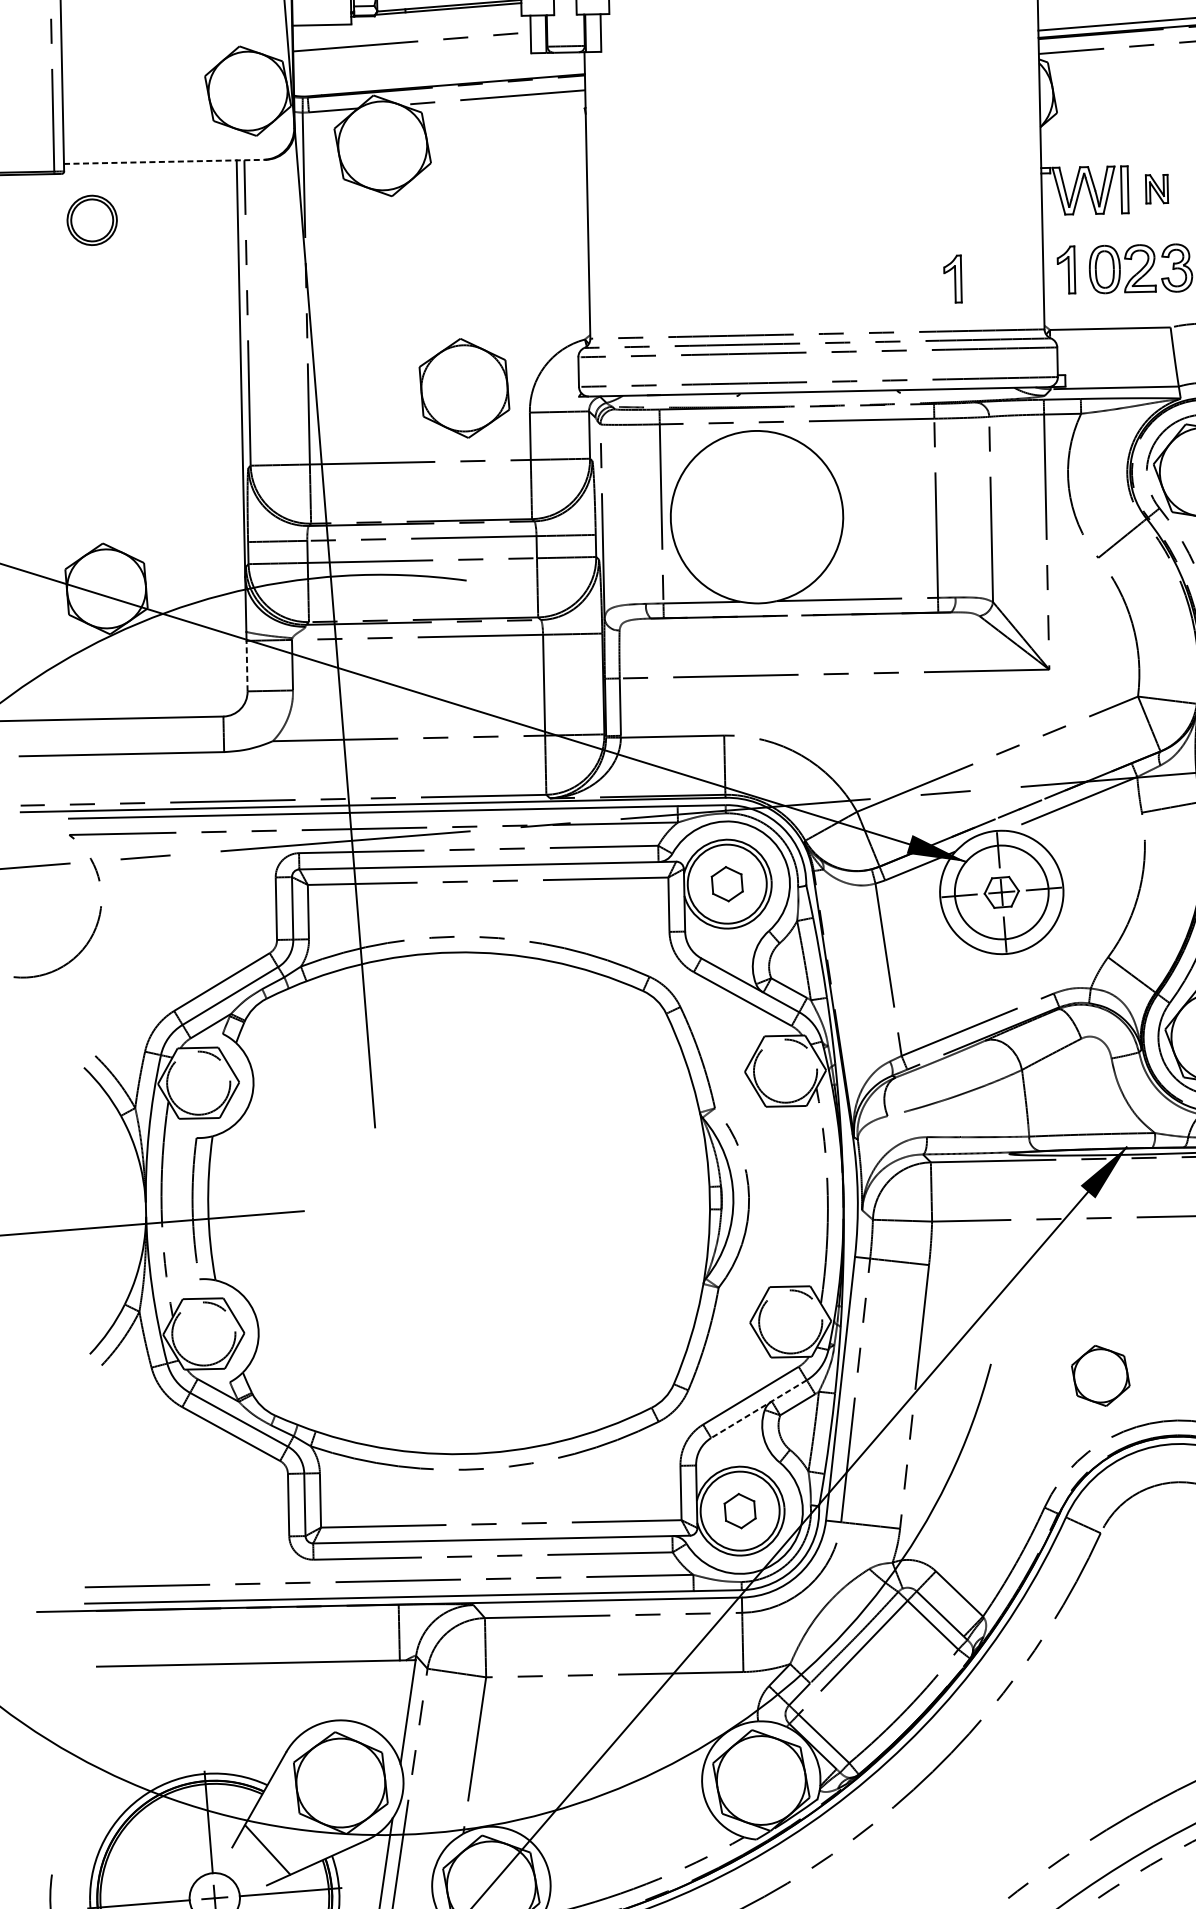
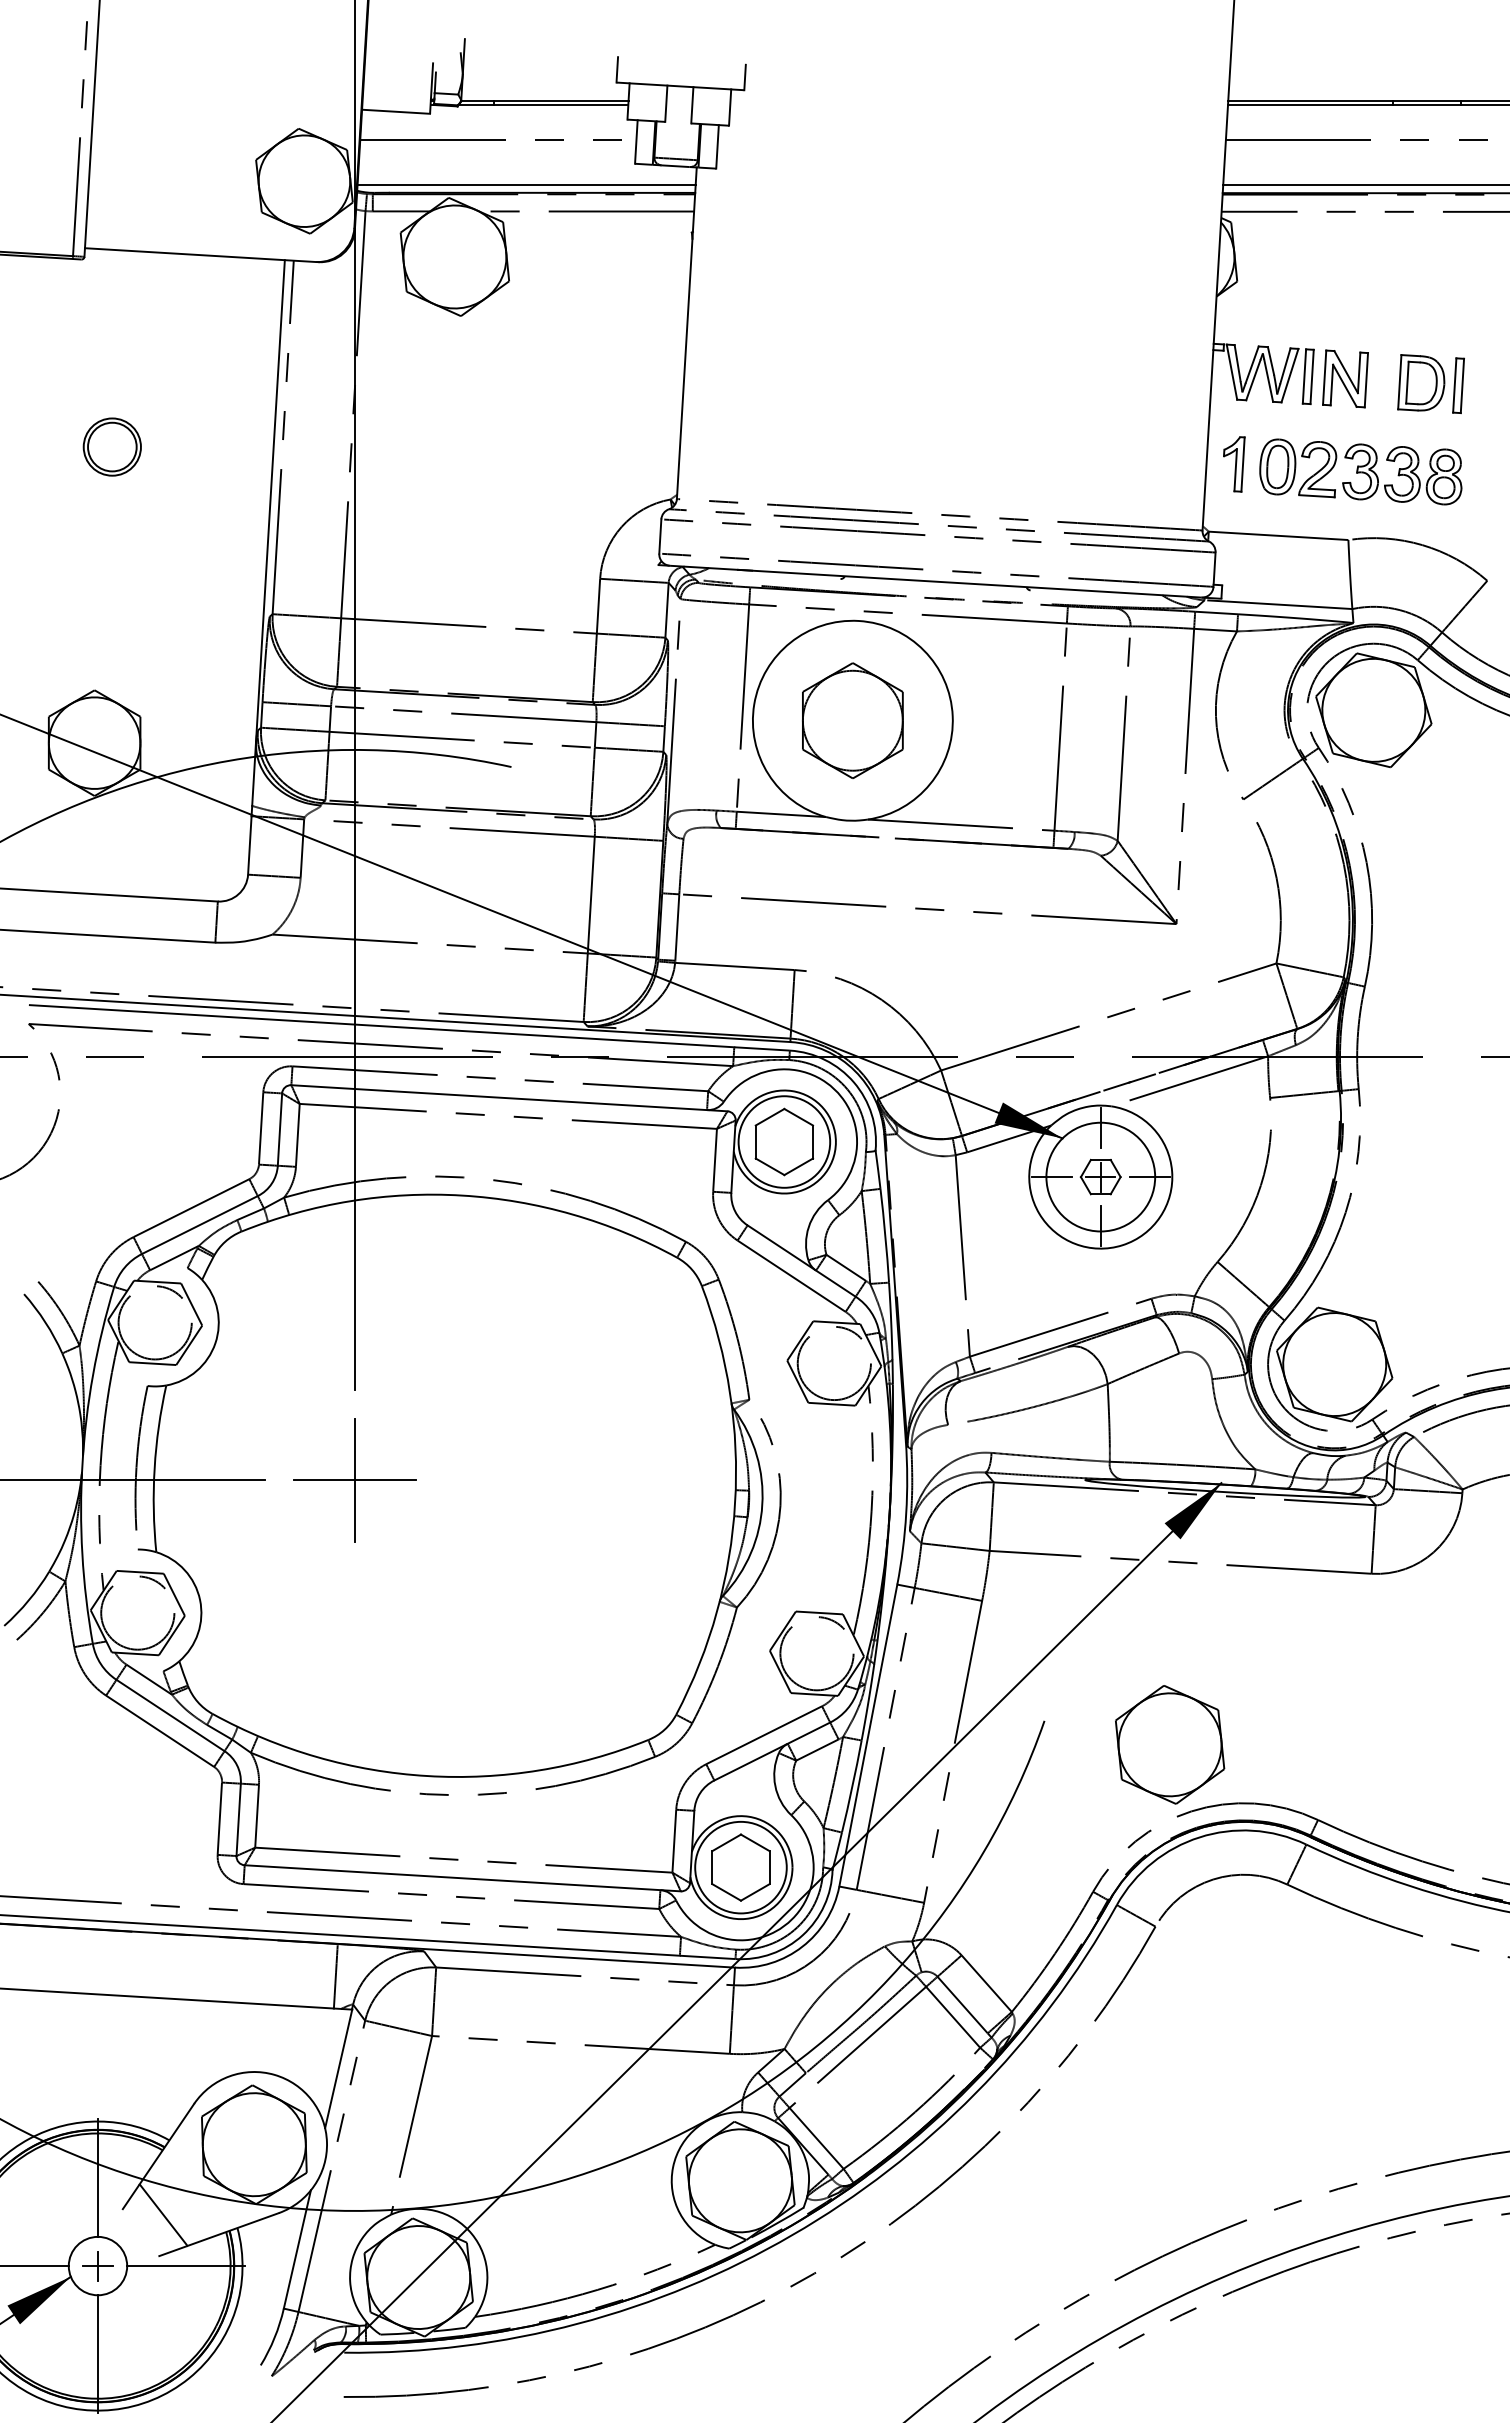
line: (439, 78) -> (526, 184), added
line: (163, 162) -> (200, 255), dashed -> solid
part: (1156, 188) -> (1345, 378), size x1.67
part: (91, 219) -> (111, 446), moved
part: (953, 279) -> (1102, 464), removed
part: (464, 388) -> (852, 720), moved
line: (246, 665) -> (249, 844), dashed -> solid
part: (727, 883) -> (784, 1141), size x1.67
part: (381, 1204) -> (354, 1480), added
part: (1100, 1375) -> (1170, 1744), size x1.67
line: (759, 1409) -> (772, 1751), dashed -> solid
part: (739, 1511) -> (740, 1867), size x1.67

